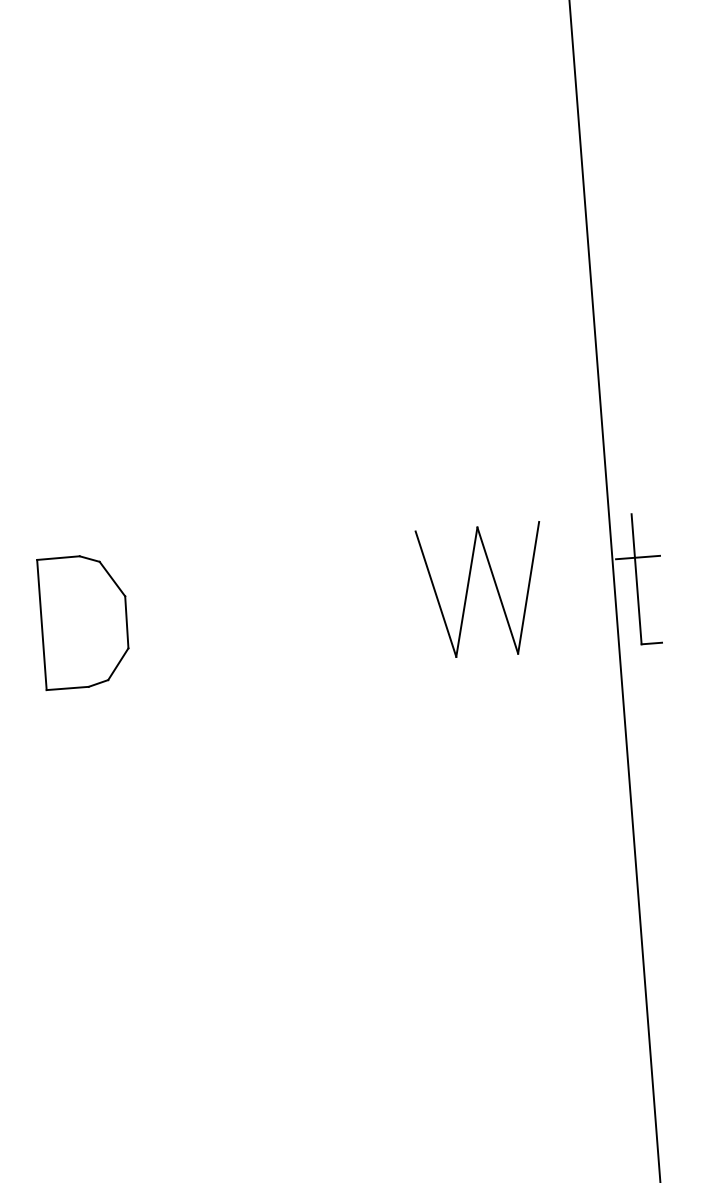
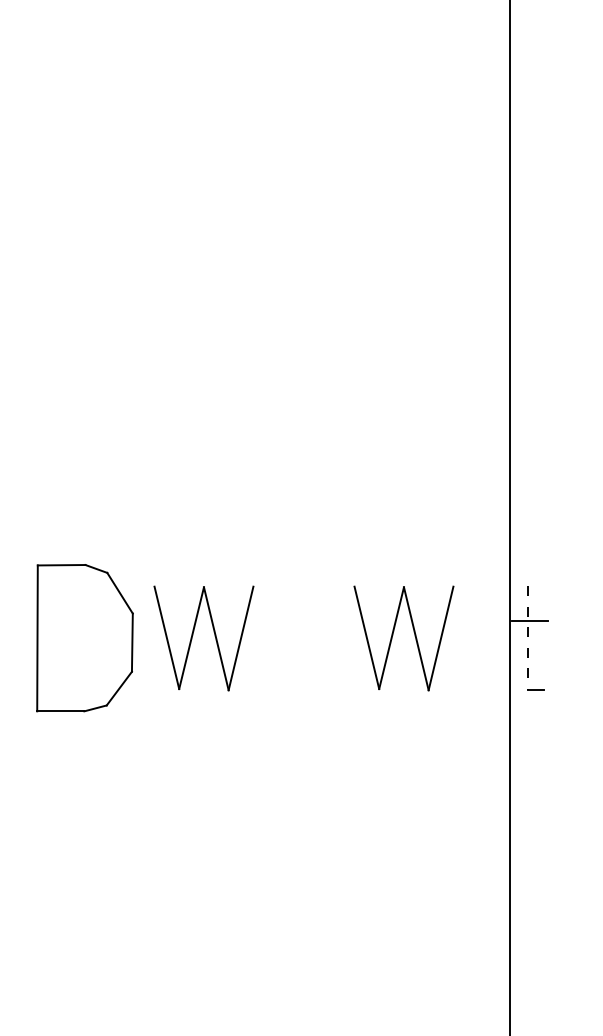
line: (636, 579) -> (527, 638), solid -> dashed
part: (219, 607) -> (193, 635), added
part: (84, 620) -> (85, 637), size x1.4

